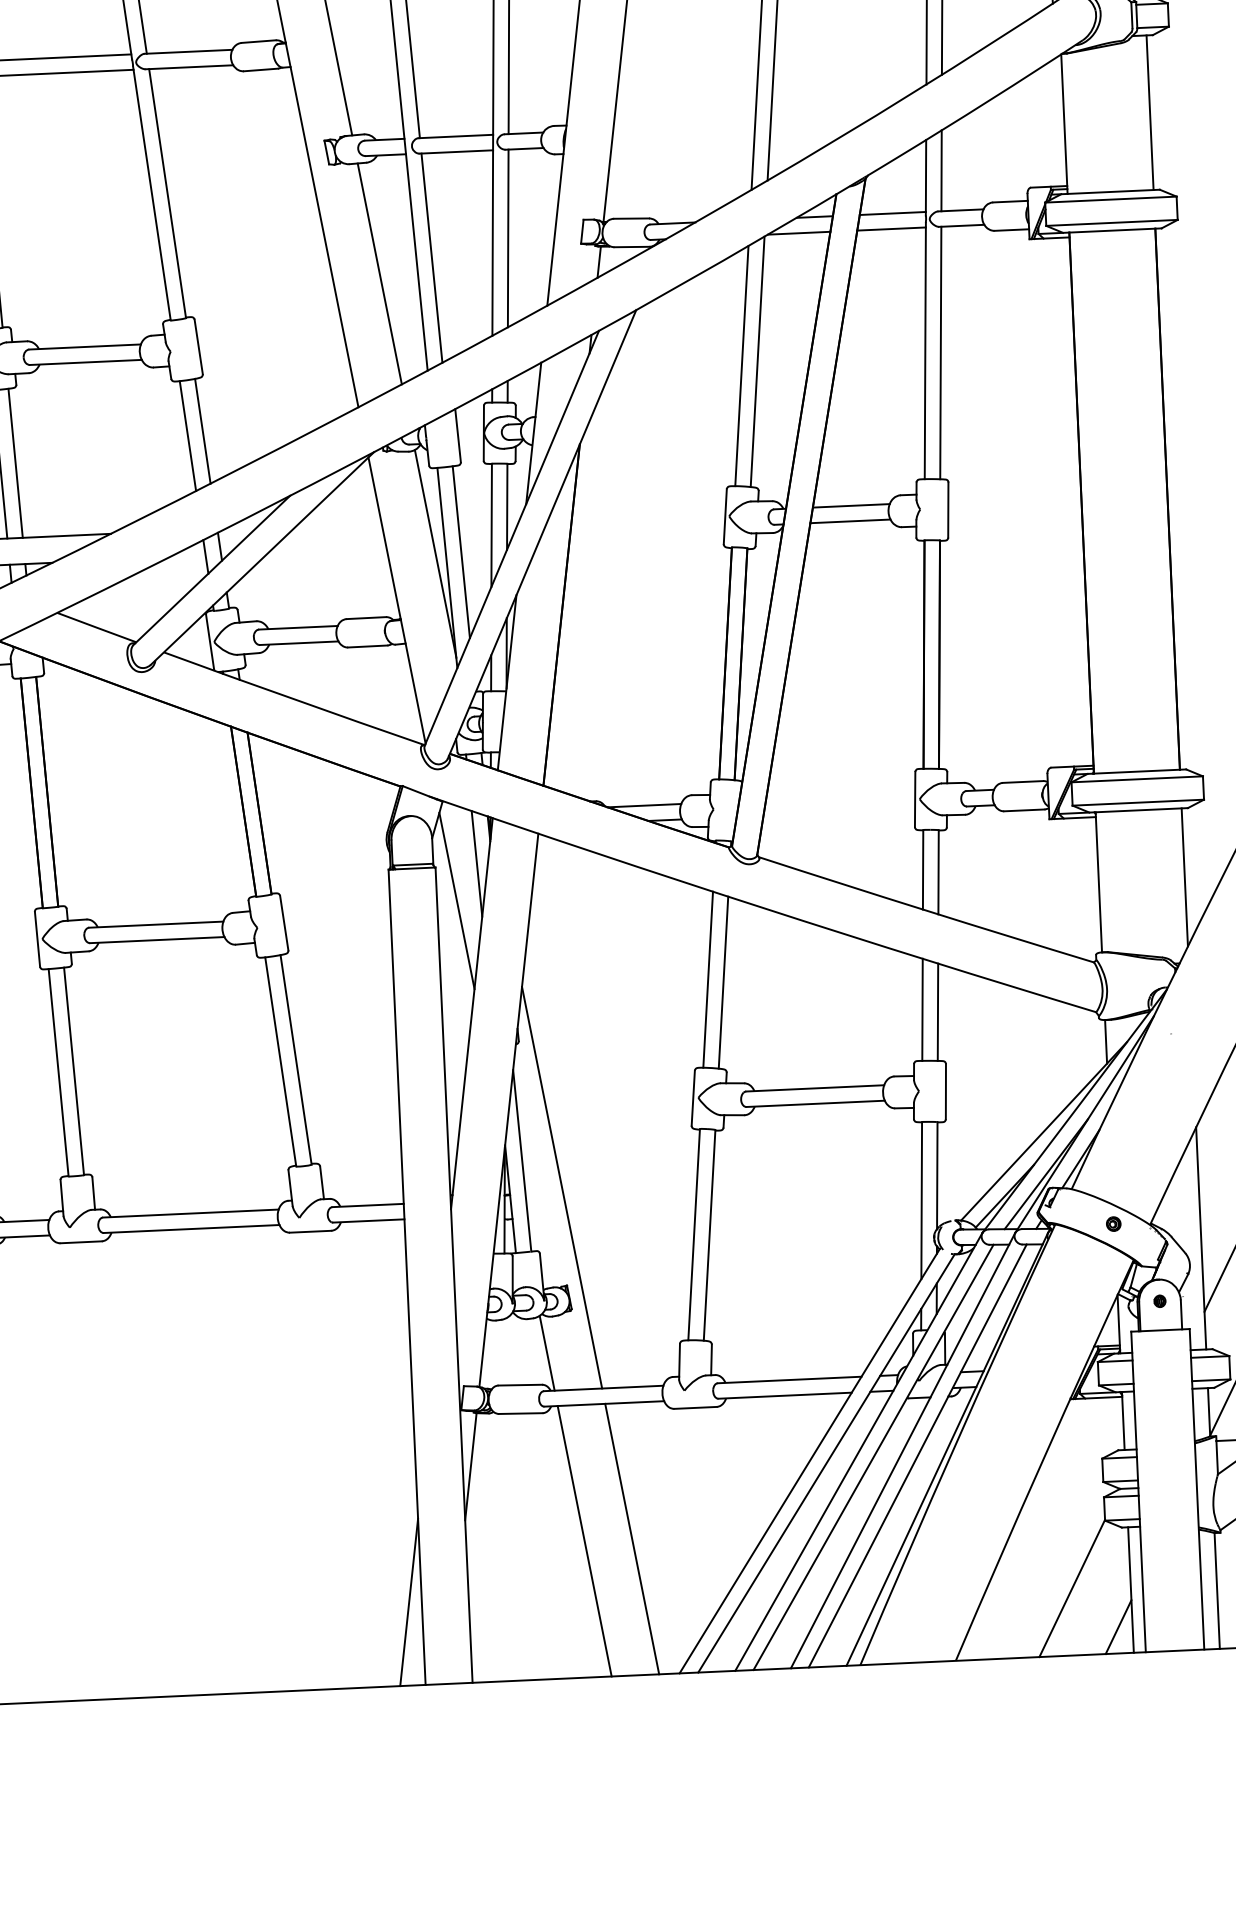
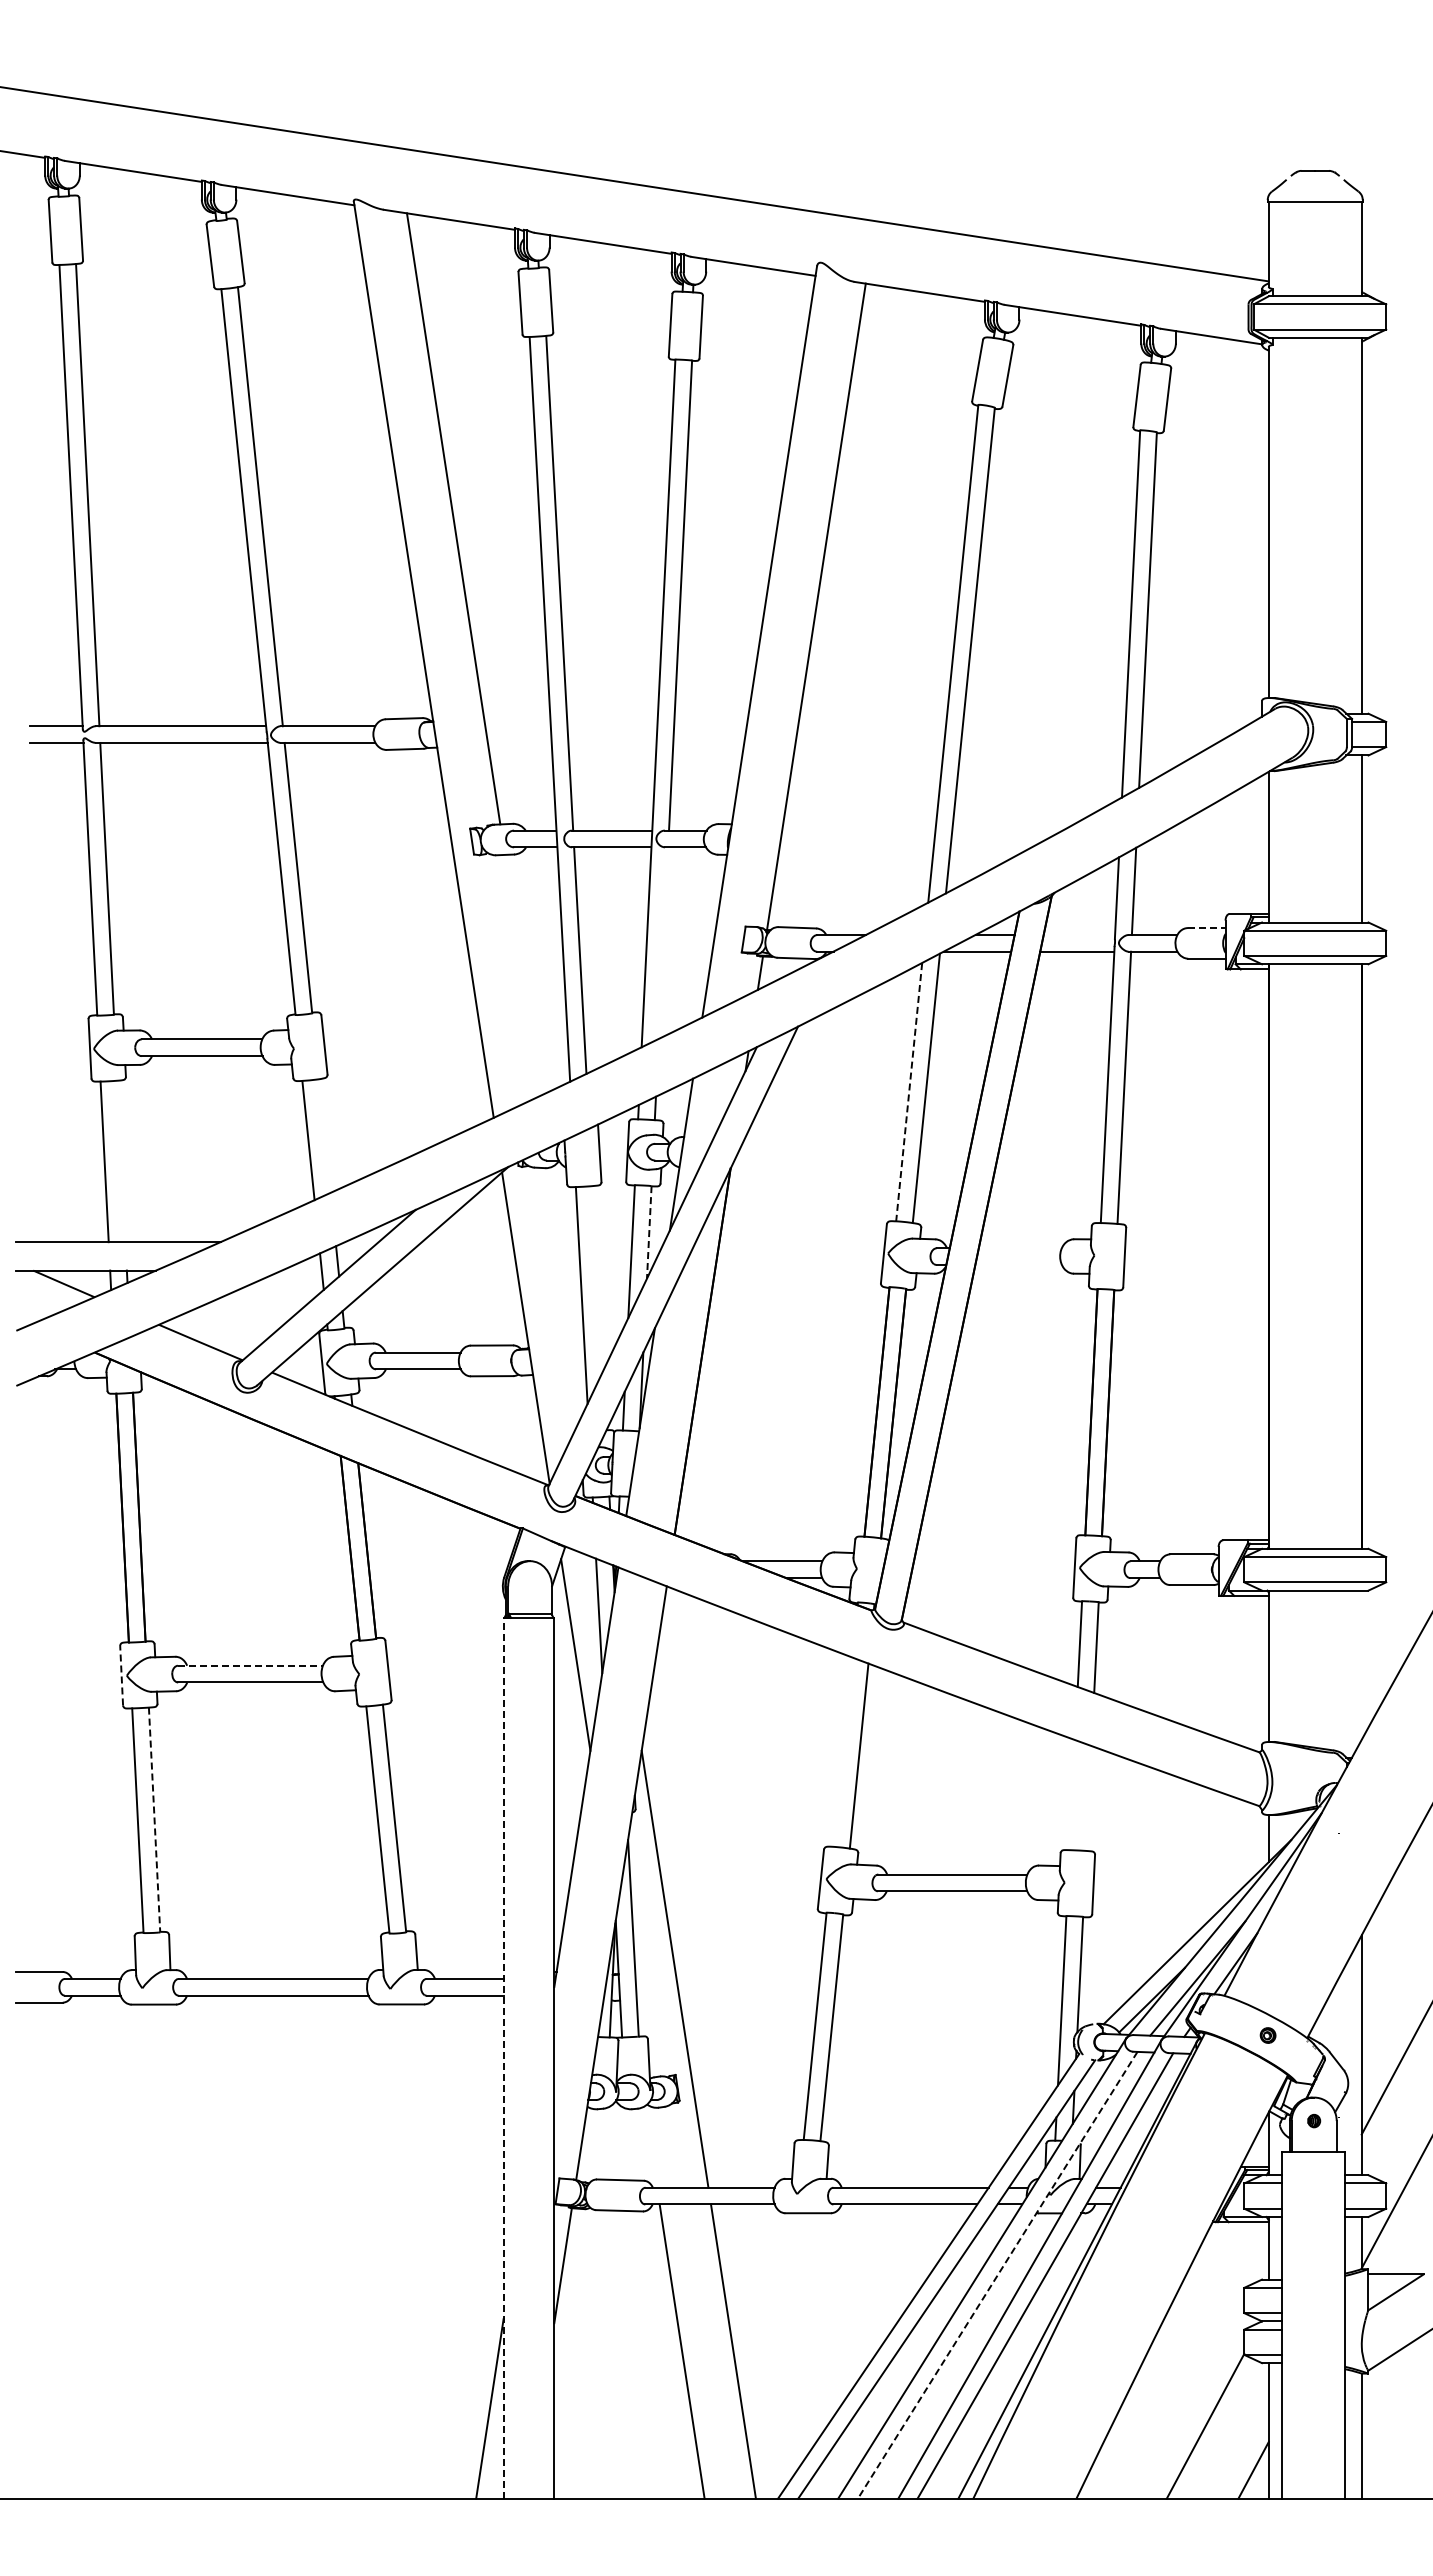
line: (1010, 202) -> (1206, 928), solid -> dashed
line: (892, 213) -> (1079, 935), removed
line: (508, 237) -> (663, 942), removed
line: (379, 273) -> (522, 974), removed
line: (742, 366) -> (909, 1092), solid -> dashed
line: (202, 431) -> (324, 1136), removed
line: (15, 463) -> (121, 1161), removed
line: (507, 506) -> (649, 1232), solid -> dashed
line: (850, 506) -> (1019, 1248), removed
line: (850, 520) -> (1018, 1264), removed
line: (461, 552) -> (597, 1279), removed
line: (435, 553) -> (569, 1279), removed
line: (1184, 876) -> (1361, 1664), removed
line: (156, 924) -> (250, 1665), solid -> dashed
line: (37, 939) -> (121, 1675), solid -> dashed
line: (707, 979) -> (842, 1751), removed
line: (922, 1010) -> (1072, 1795), removed
line: (937, 1012) -> (1088, 1798), removed
line: (74, 1071) -> (154, 1820), solid -> dashed
line: (406, 1276) -> (503, 2057), solid -> dashed
line: (546, 1352) -> (650, 2146), removed
line: (873, 1457) -> (997, 2275), solid -> dashed

